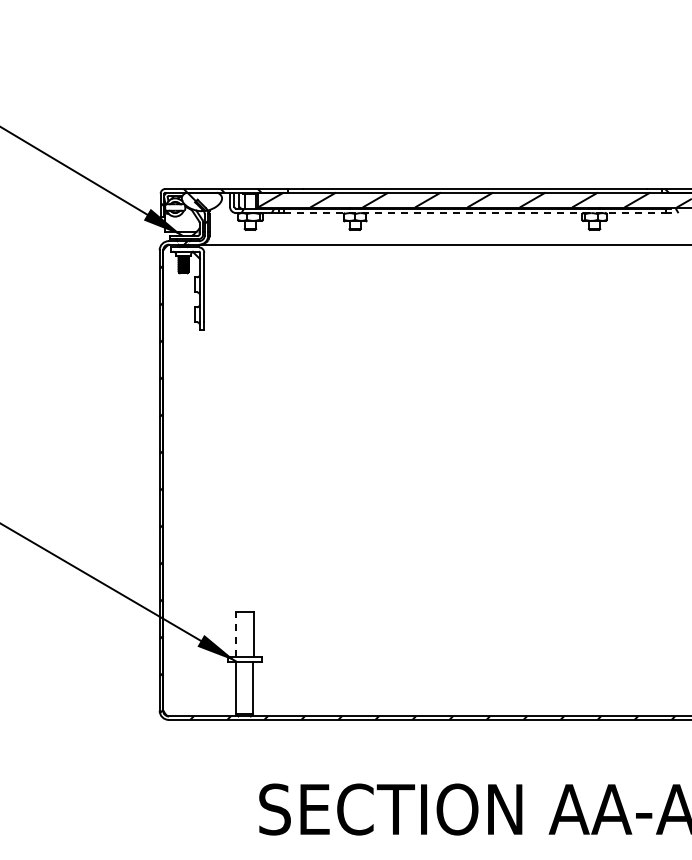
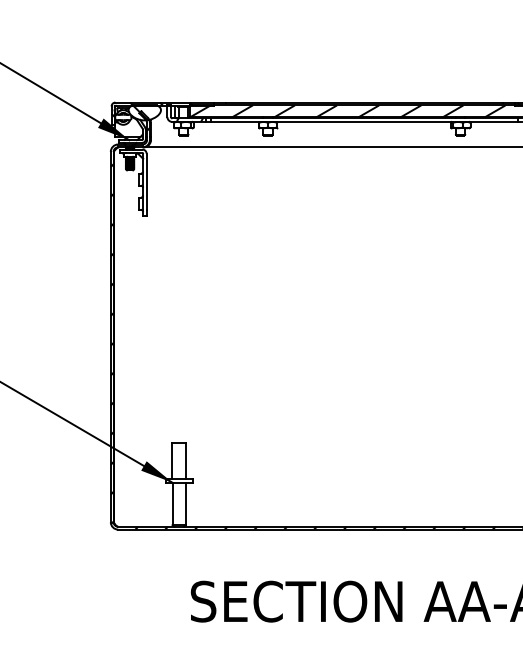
line: (474, 213) -> (364, 122), dashed -> solid
line: (235, 633) -> (171, 460), dashed -> solid

